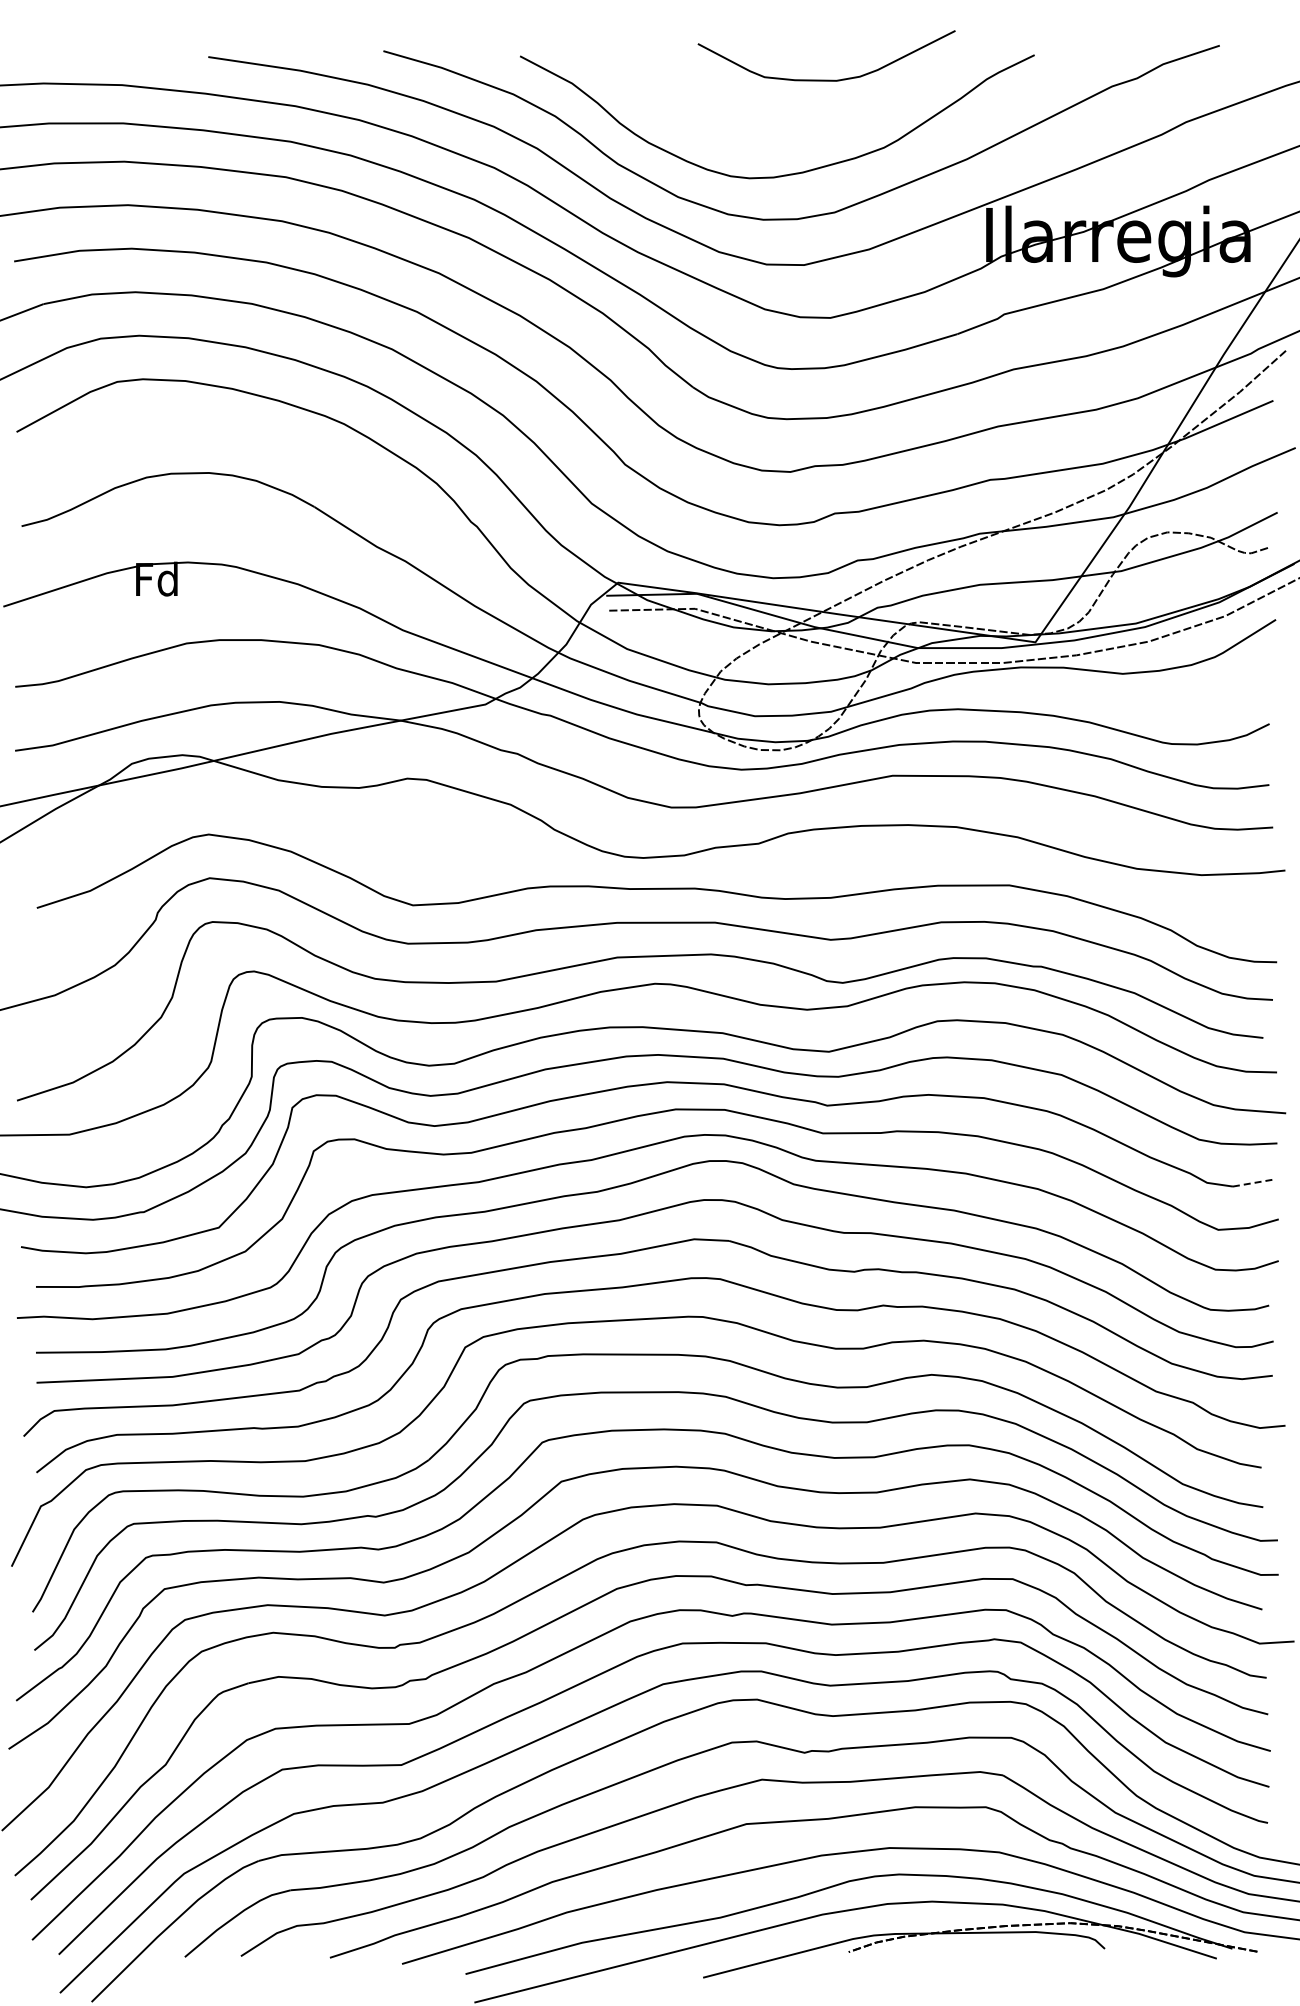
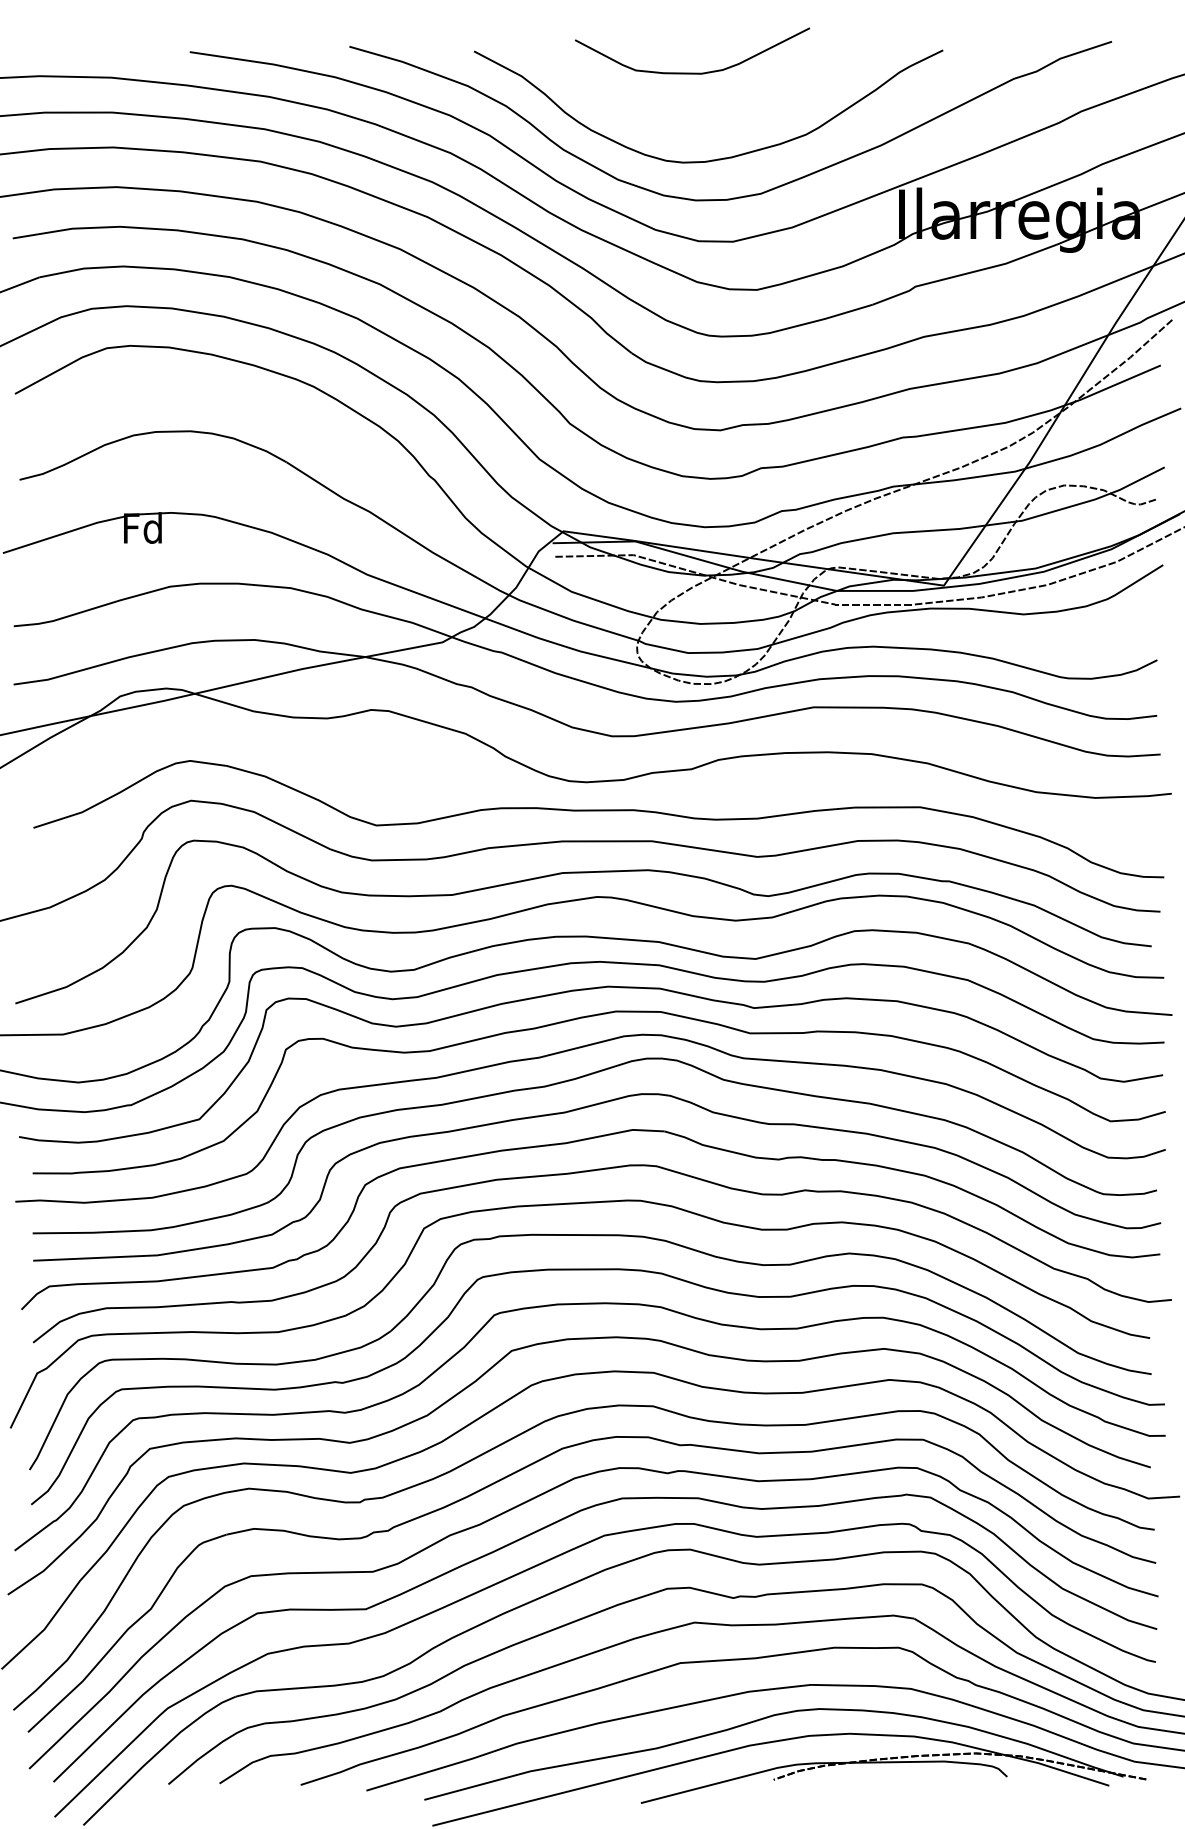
curve: (826, 79) -> (692, 72), moved
line: (1254, 1182) -> (1143, 1078), dashed -> solid

